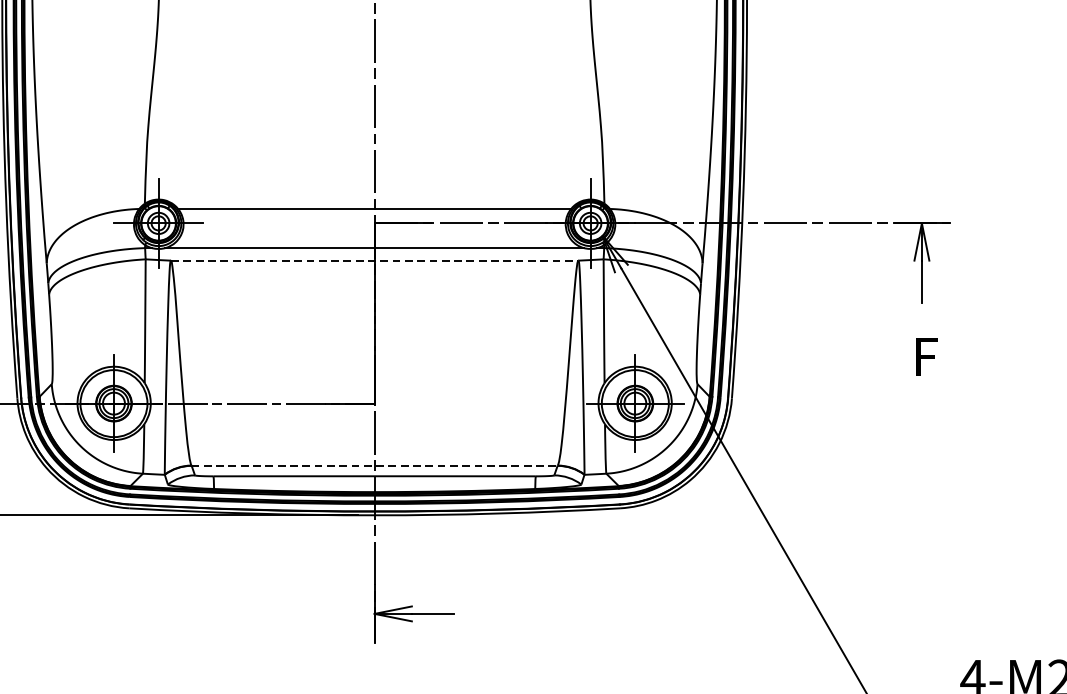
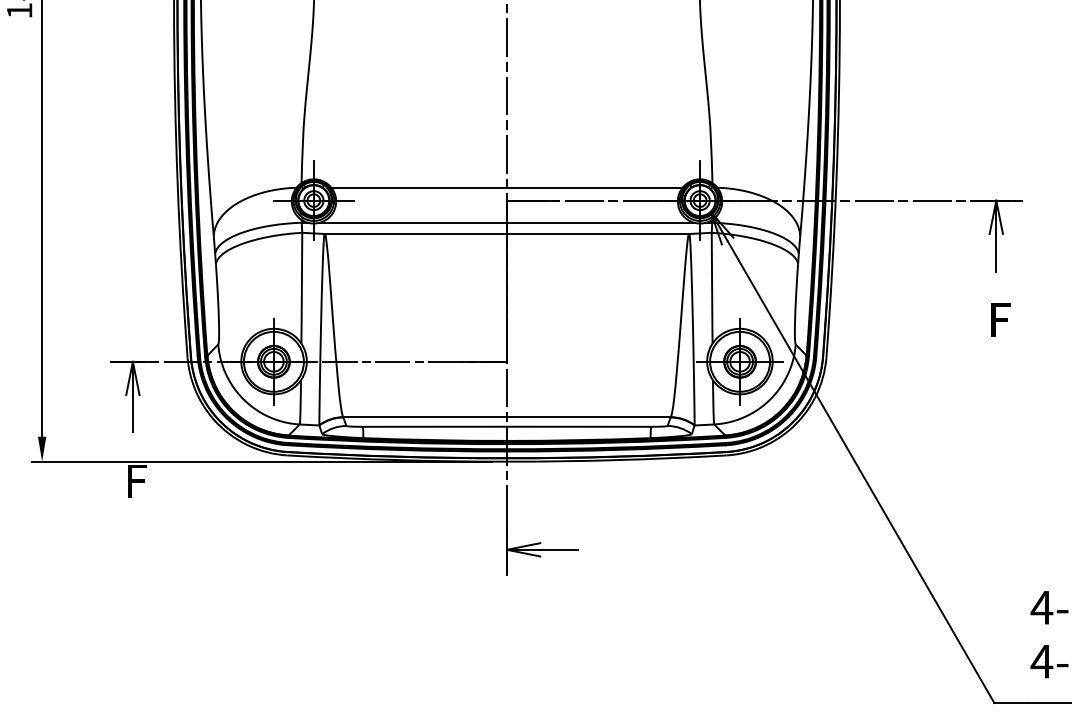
line: (375, 260) -> (507, 233), dashed -> solid
line: (375, 465) -> (507, 417), dashed -> solid

